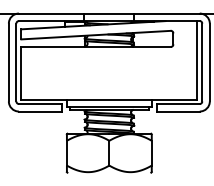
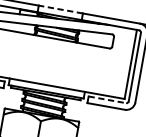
line: (108, 13) -> (60, 9), solid -> dashed
line: (178, 104) -> (107, 100), solid -> dashed

